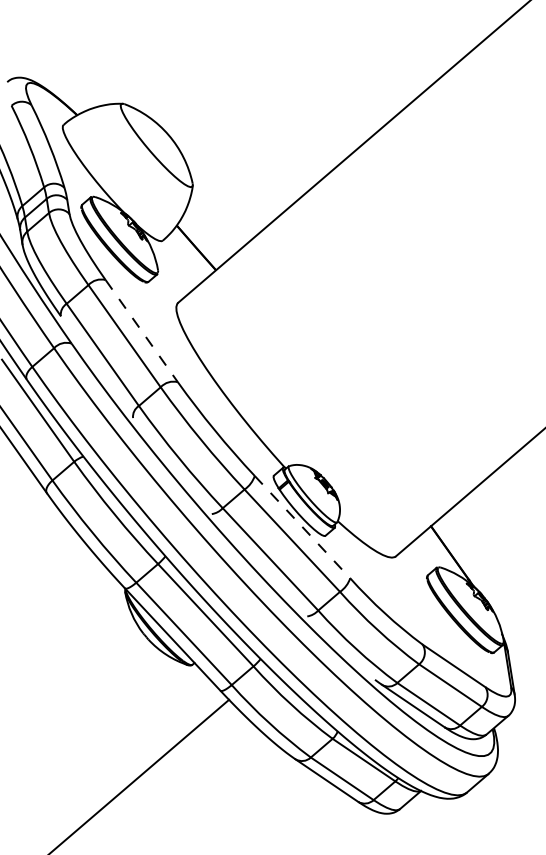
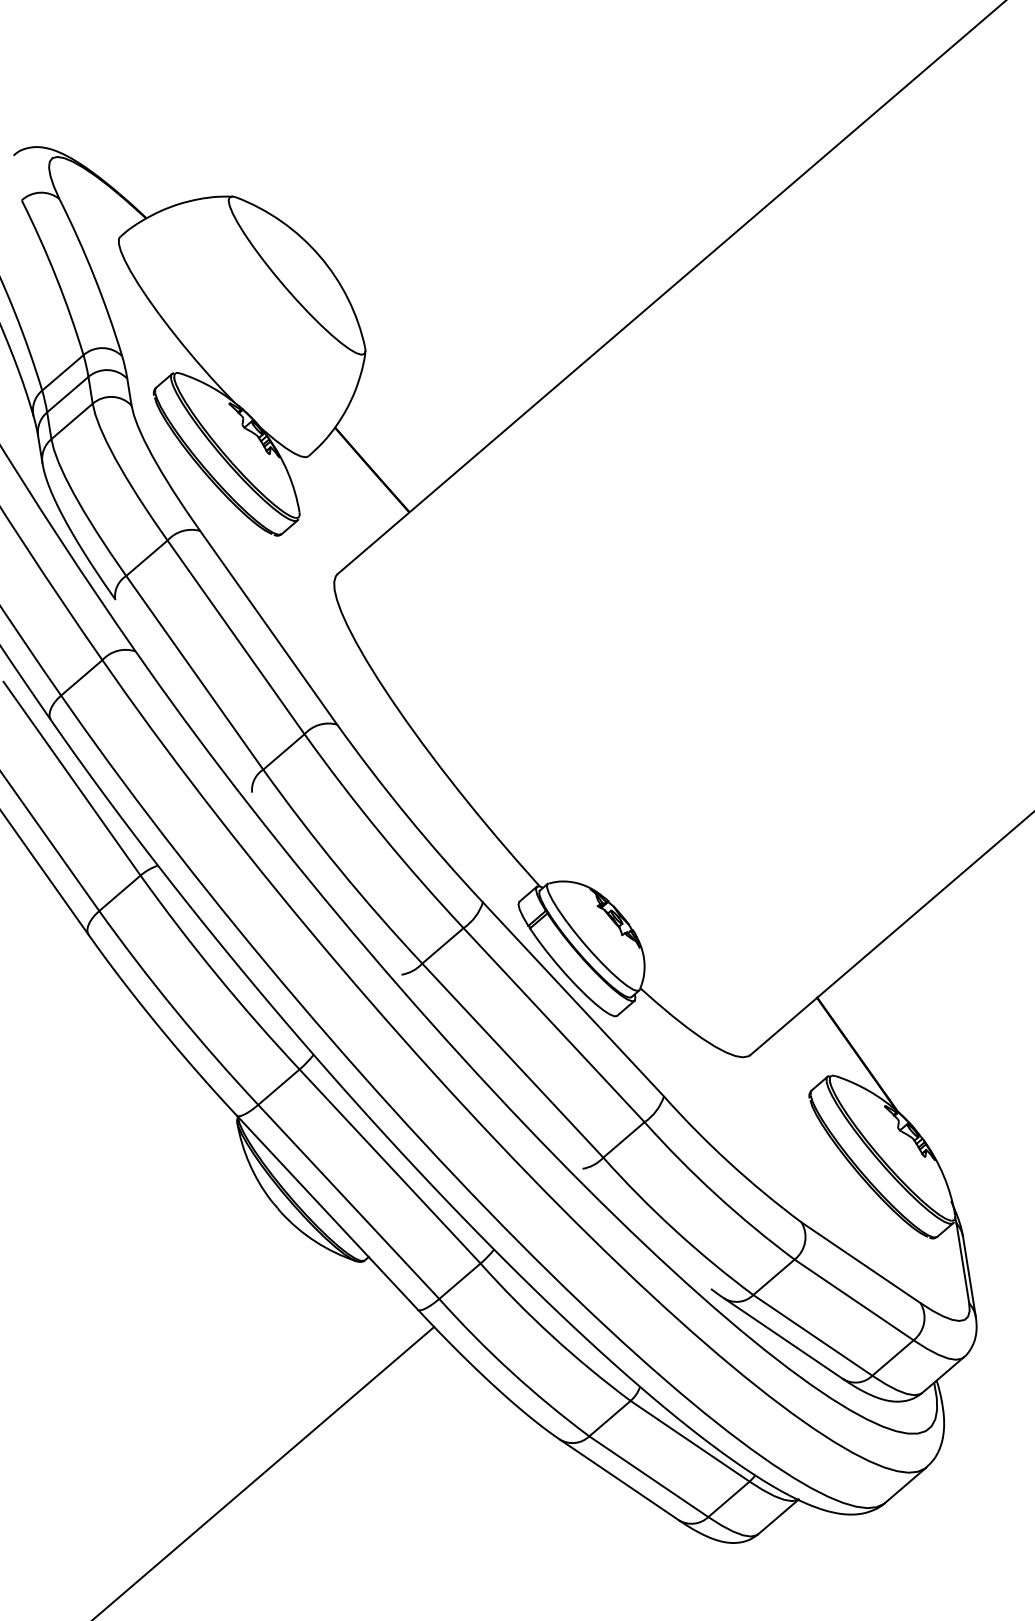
line: (141, 331) -> (268, 628), dashed -> solid
line: (302, 527) -> (573, 1000), dashed -> solid

